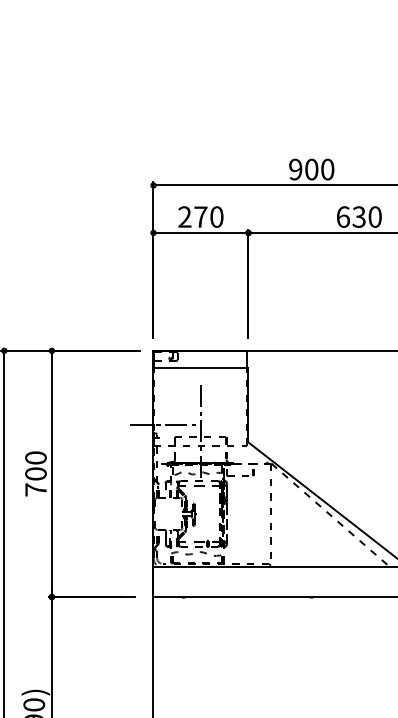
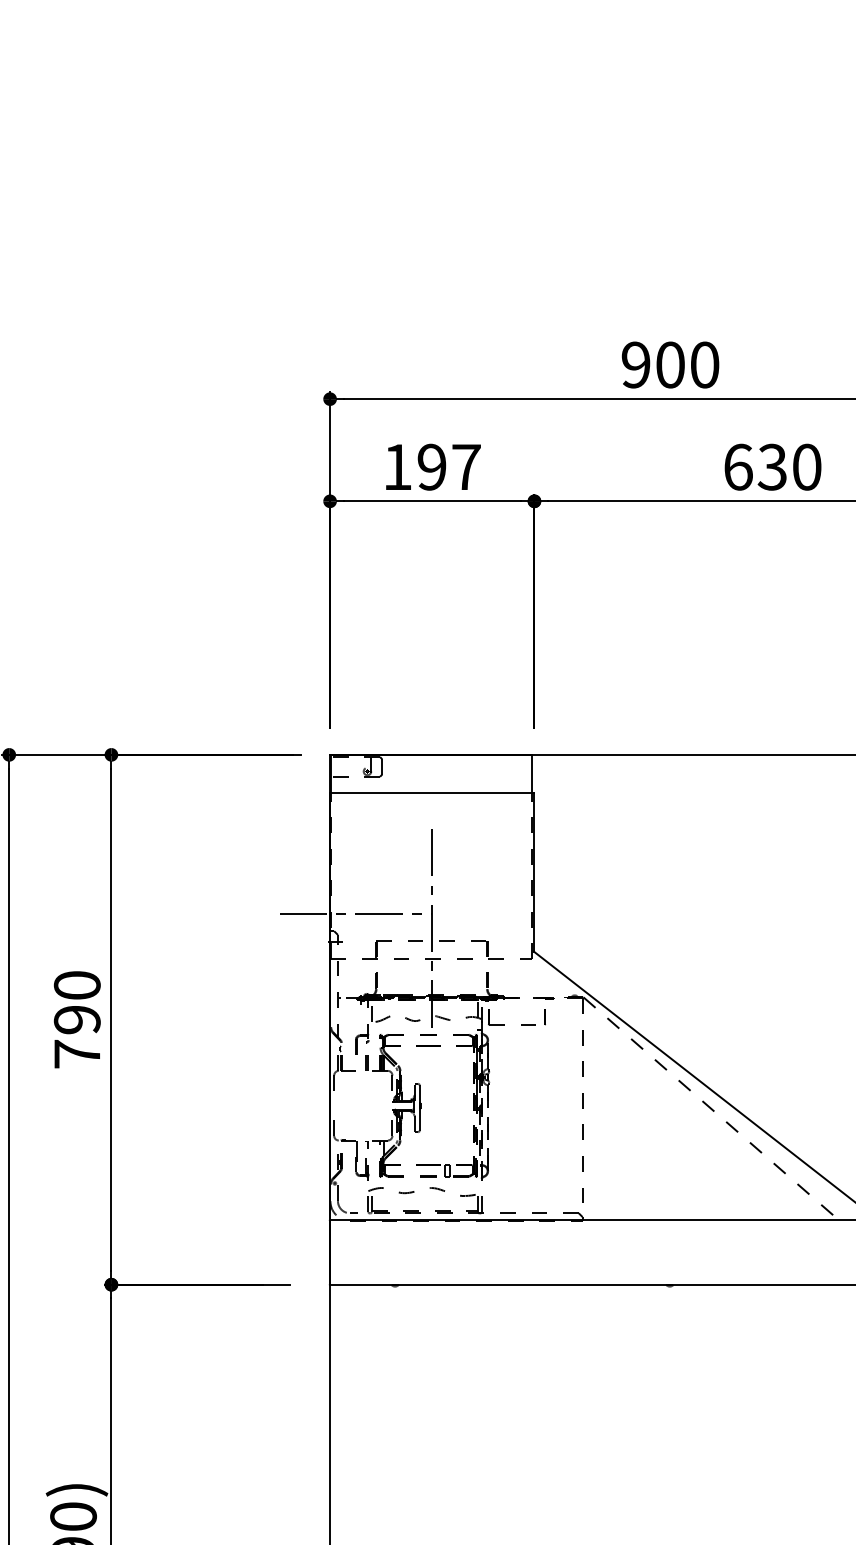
text: (200, 216) -> (431, 465), 270 -> 197
text: (35, 473) -> (76, 1018), 700 -> 790

